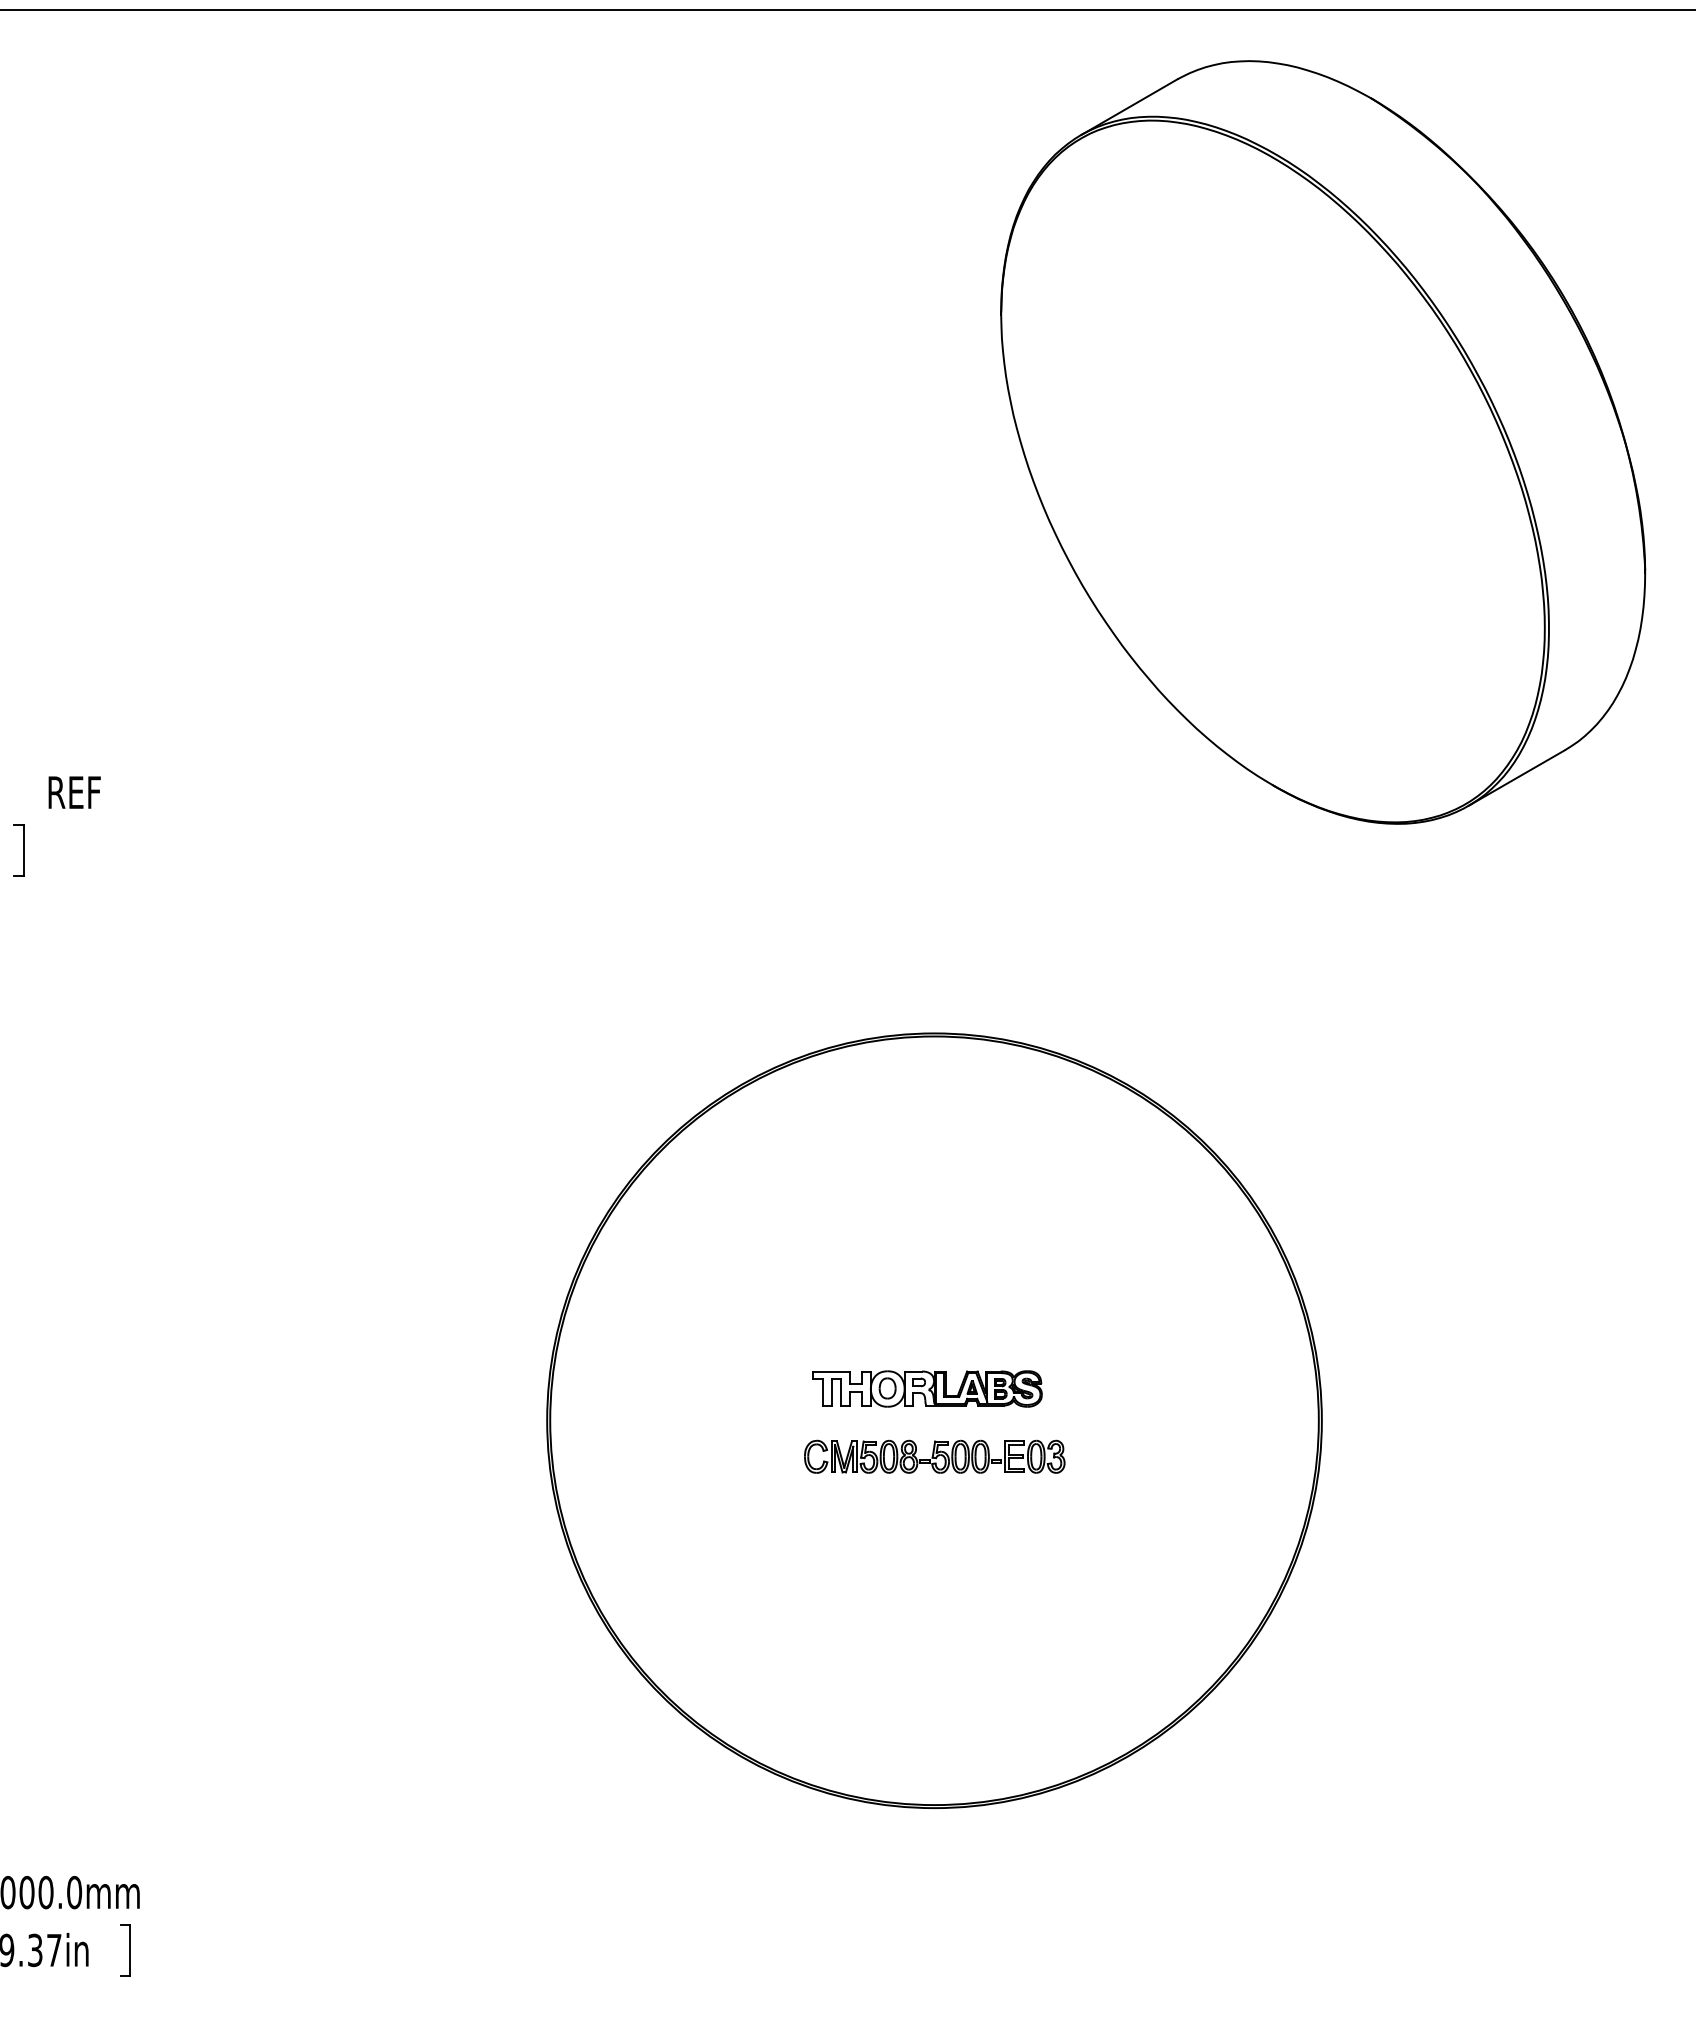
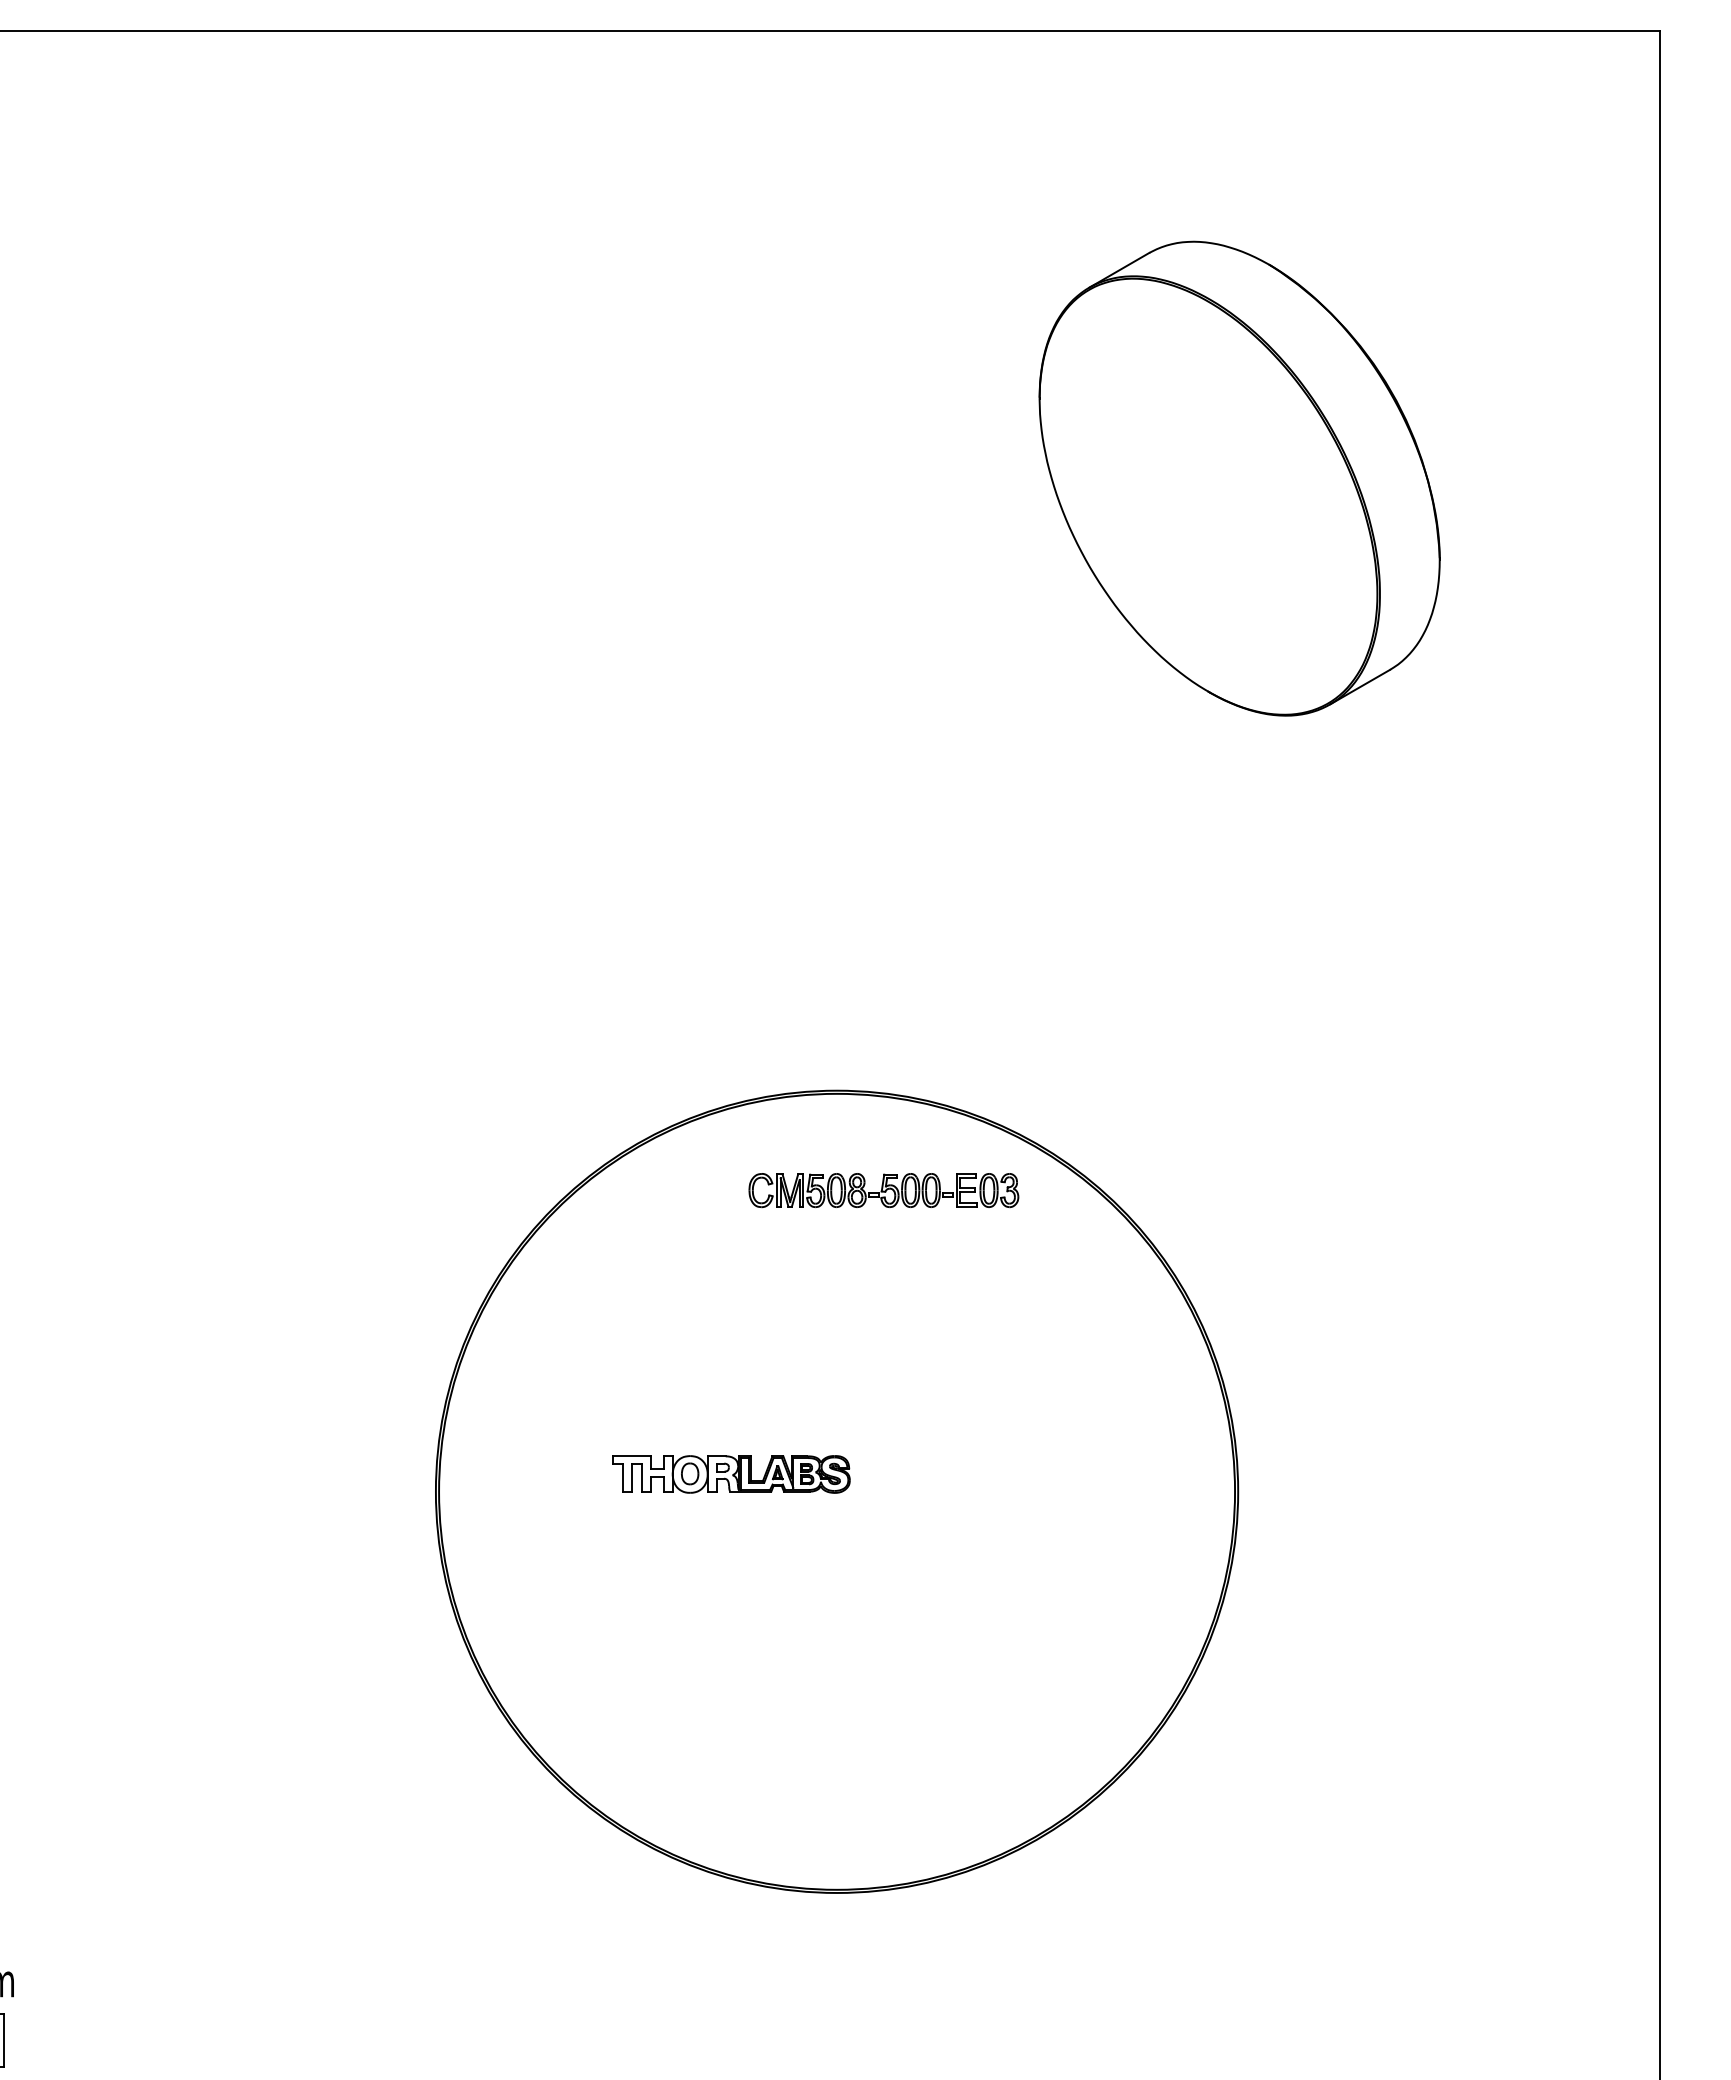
part: (1323, 442) -> (1239, 478), size x0.6
part: (927, 1388) -> (731, 1473), moved
part: (934, 1456) -> (883, 1190), moved

